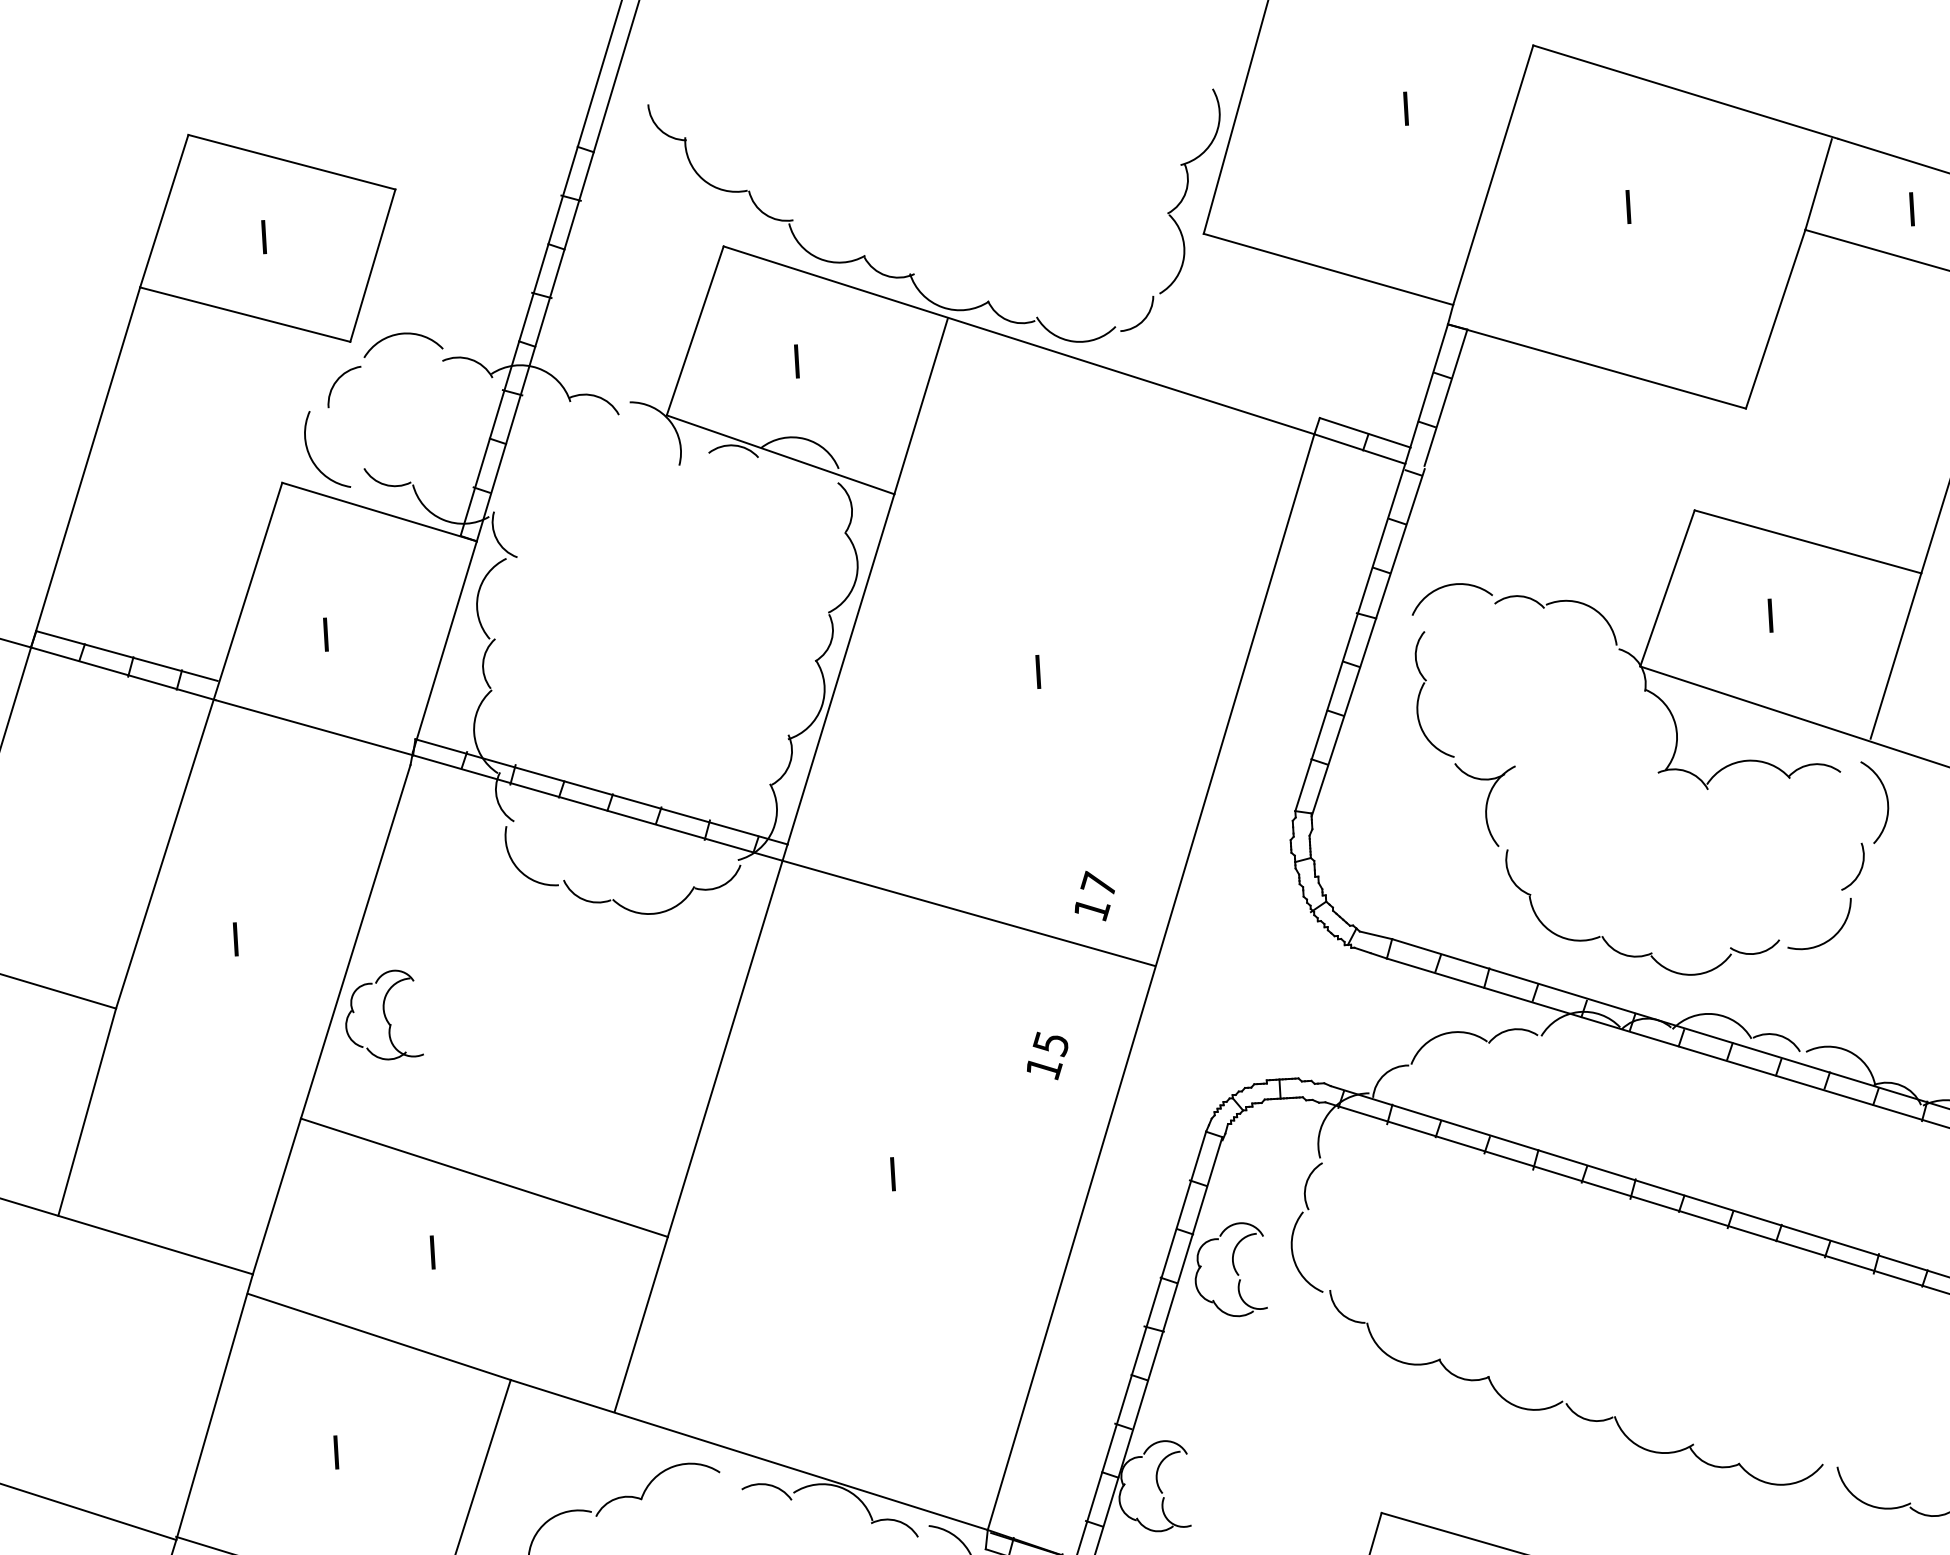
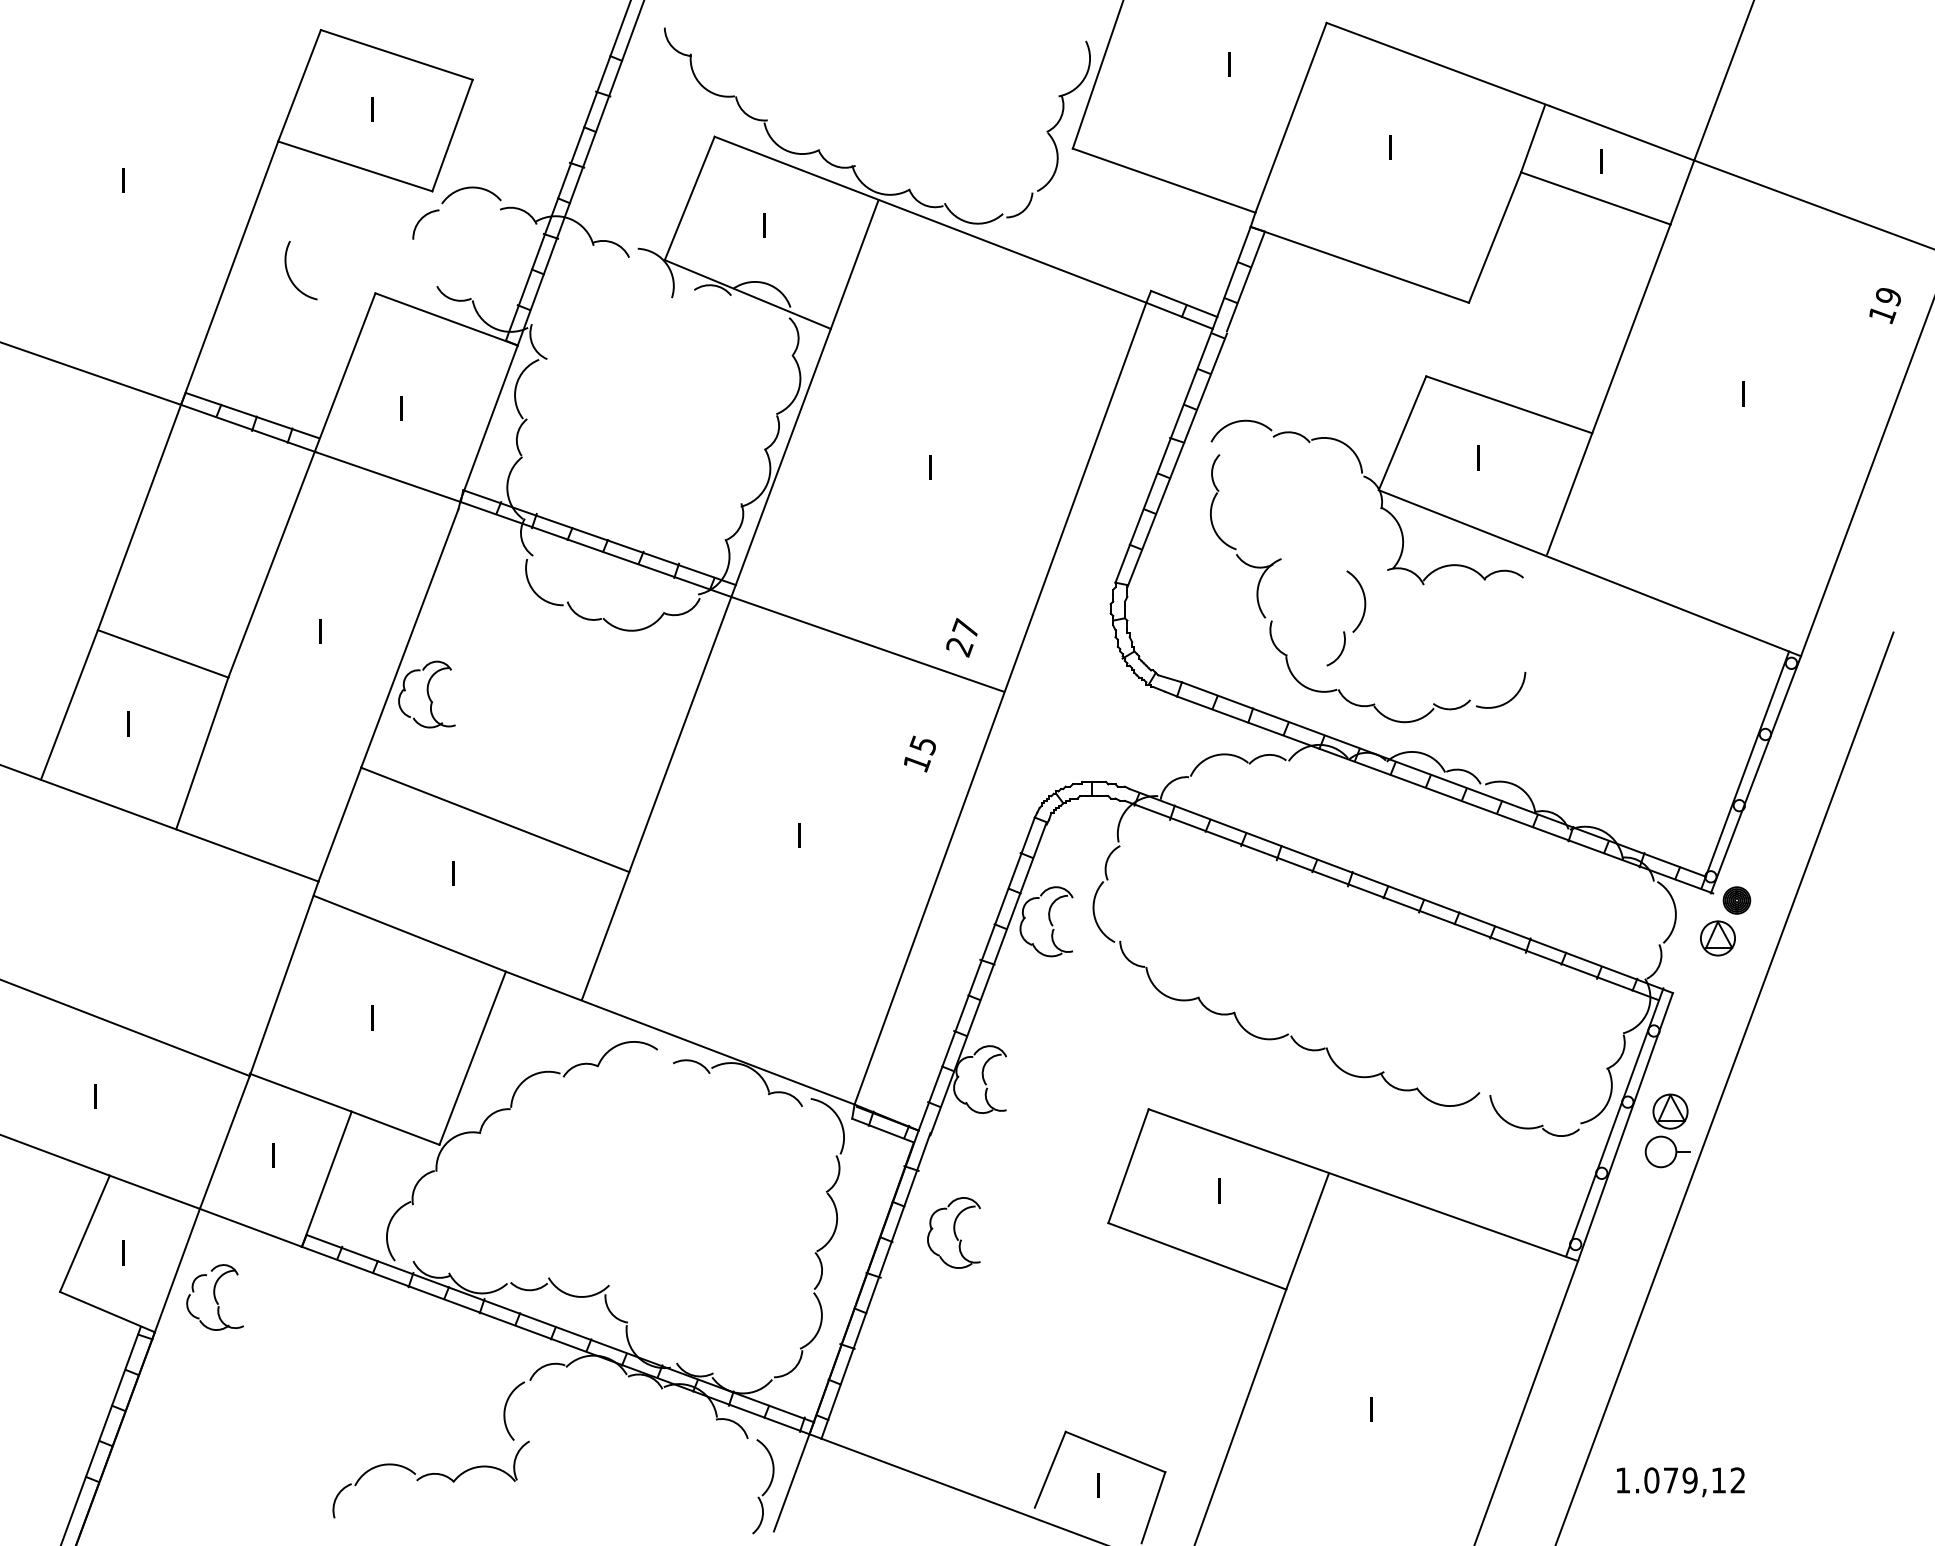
arc: (311, 455) -> (289, 274), moved
part: (1879, 833) -> (1357, 625), moved
text: (1091, 910) -> (959, 647), 17 -> 27

